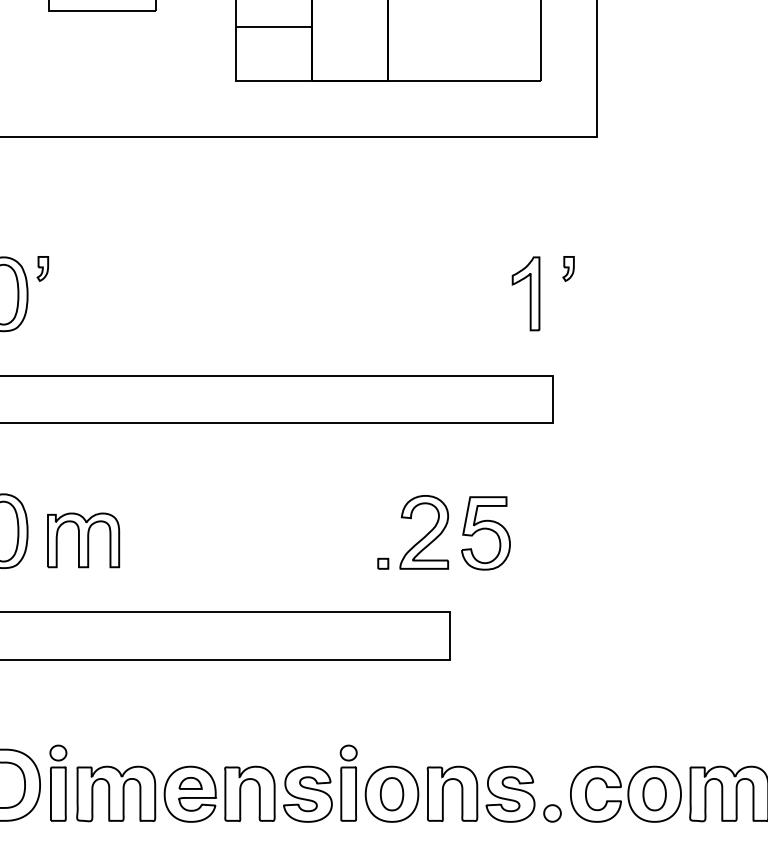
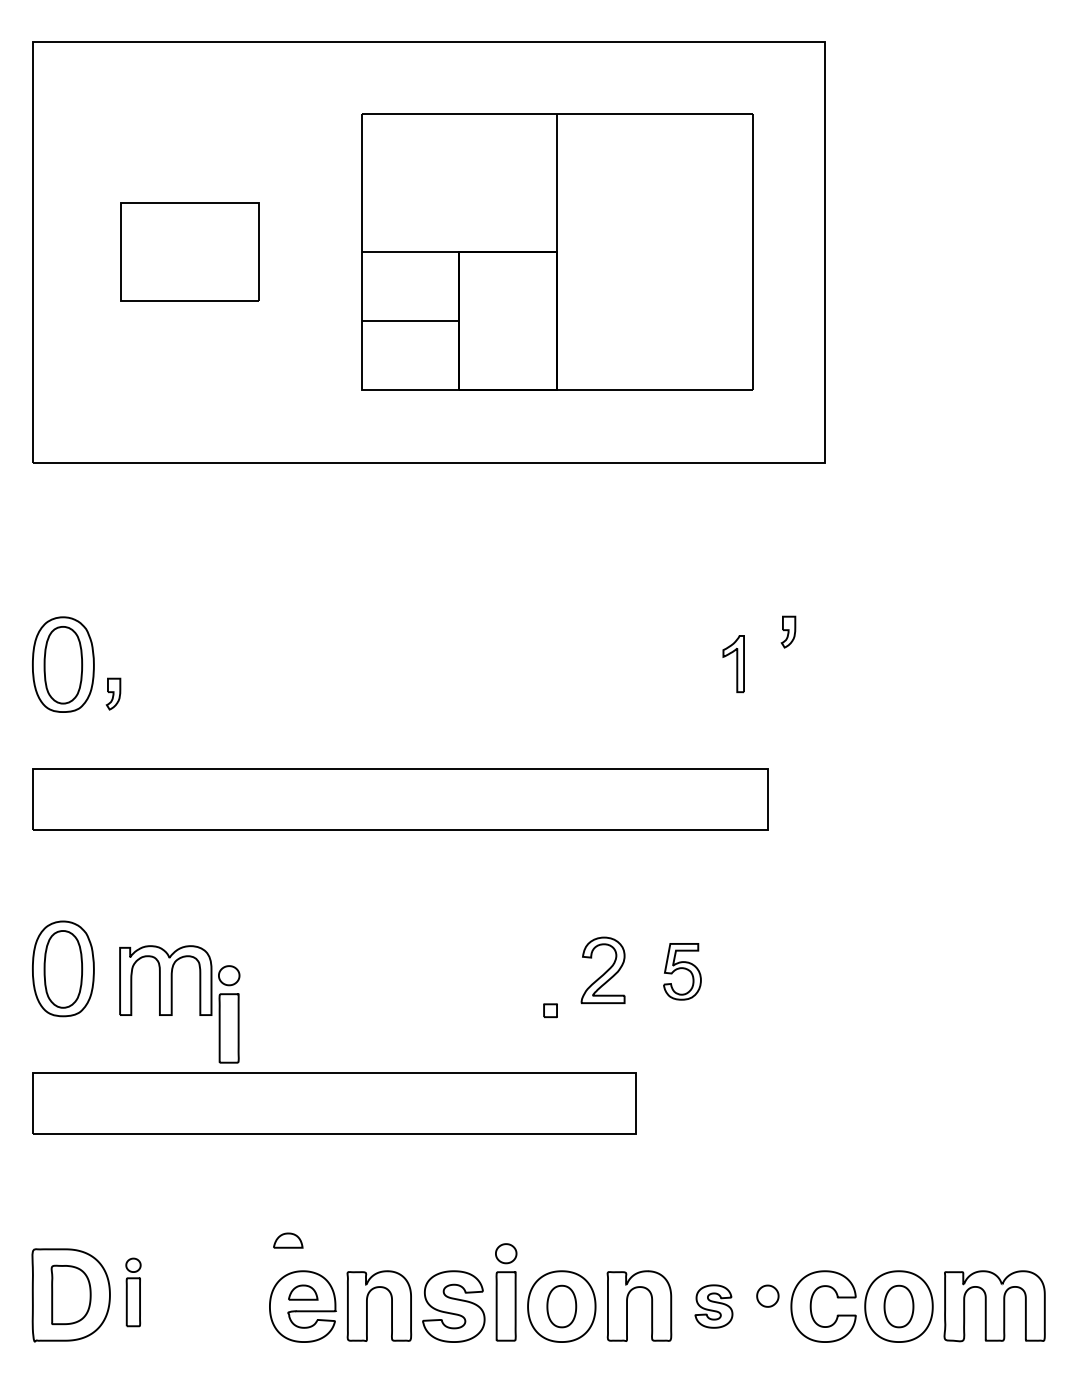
part: (42, 268) -> (113, 693), moved
part: (525, 293) -> (733, 663), size x0.6
part: (423, 532) -> (602, 970), size x0.7
part: (486, 533) -> (682, 971), size x0.6
part: (133, 566) -> (229, 1014), added
part: (179, 742) -> (288, 1240), added
part: (58, 783) -> (133, 1292), size x0.7
part: (116, 794) -> (207, 1306), removed
part: (510, 794) -> (713, 1306), size x0.6
part: (552, 812) -> (767, 1295), moved

